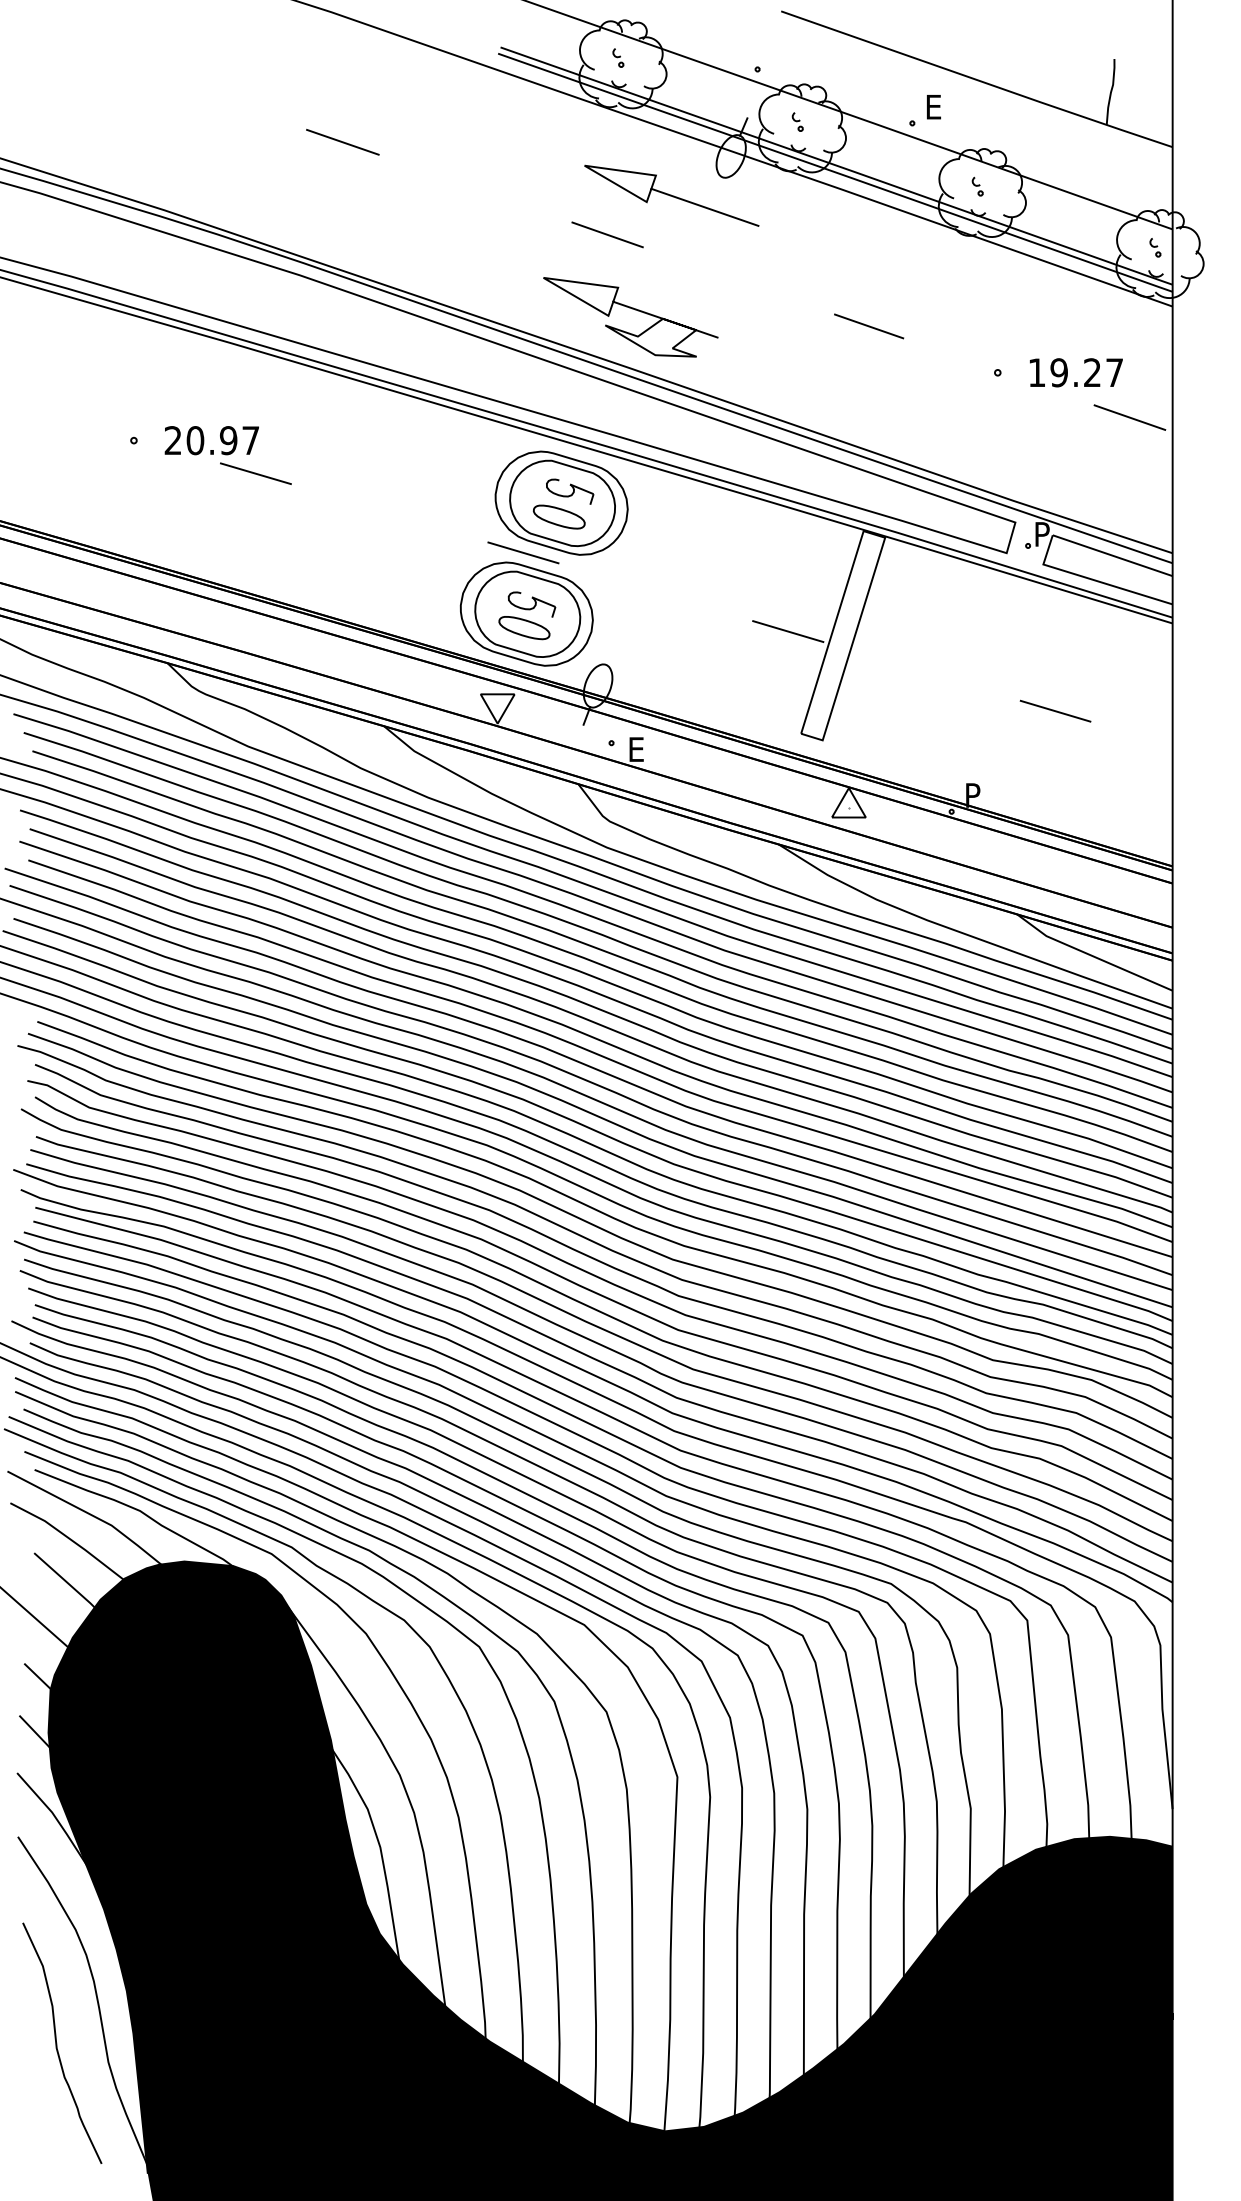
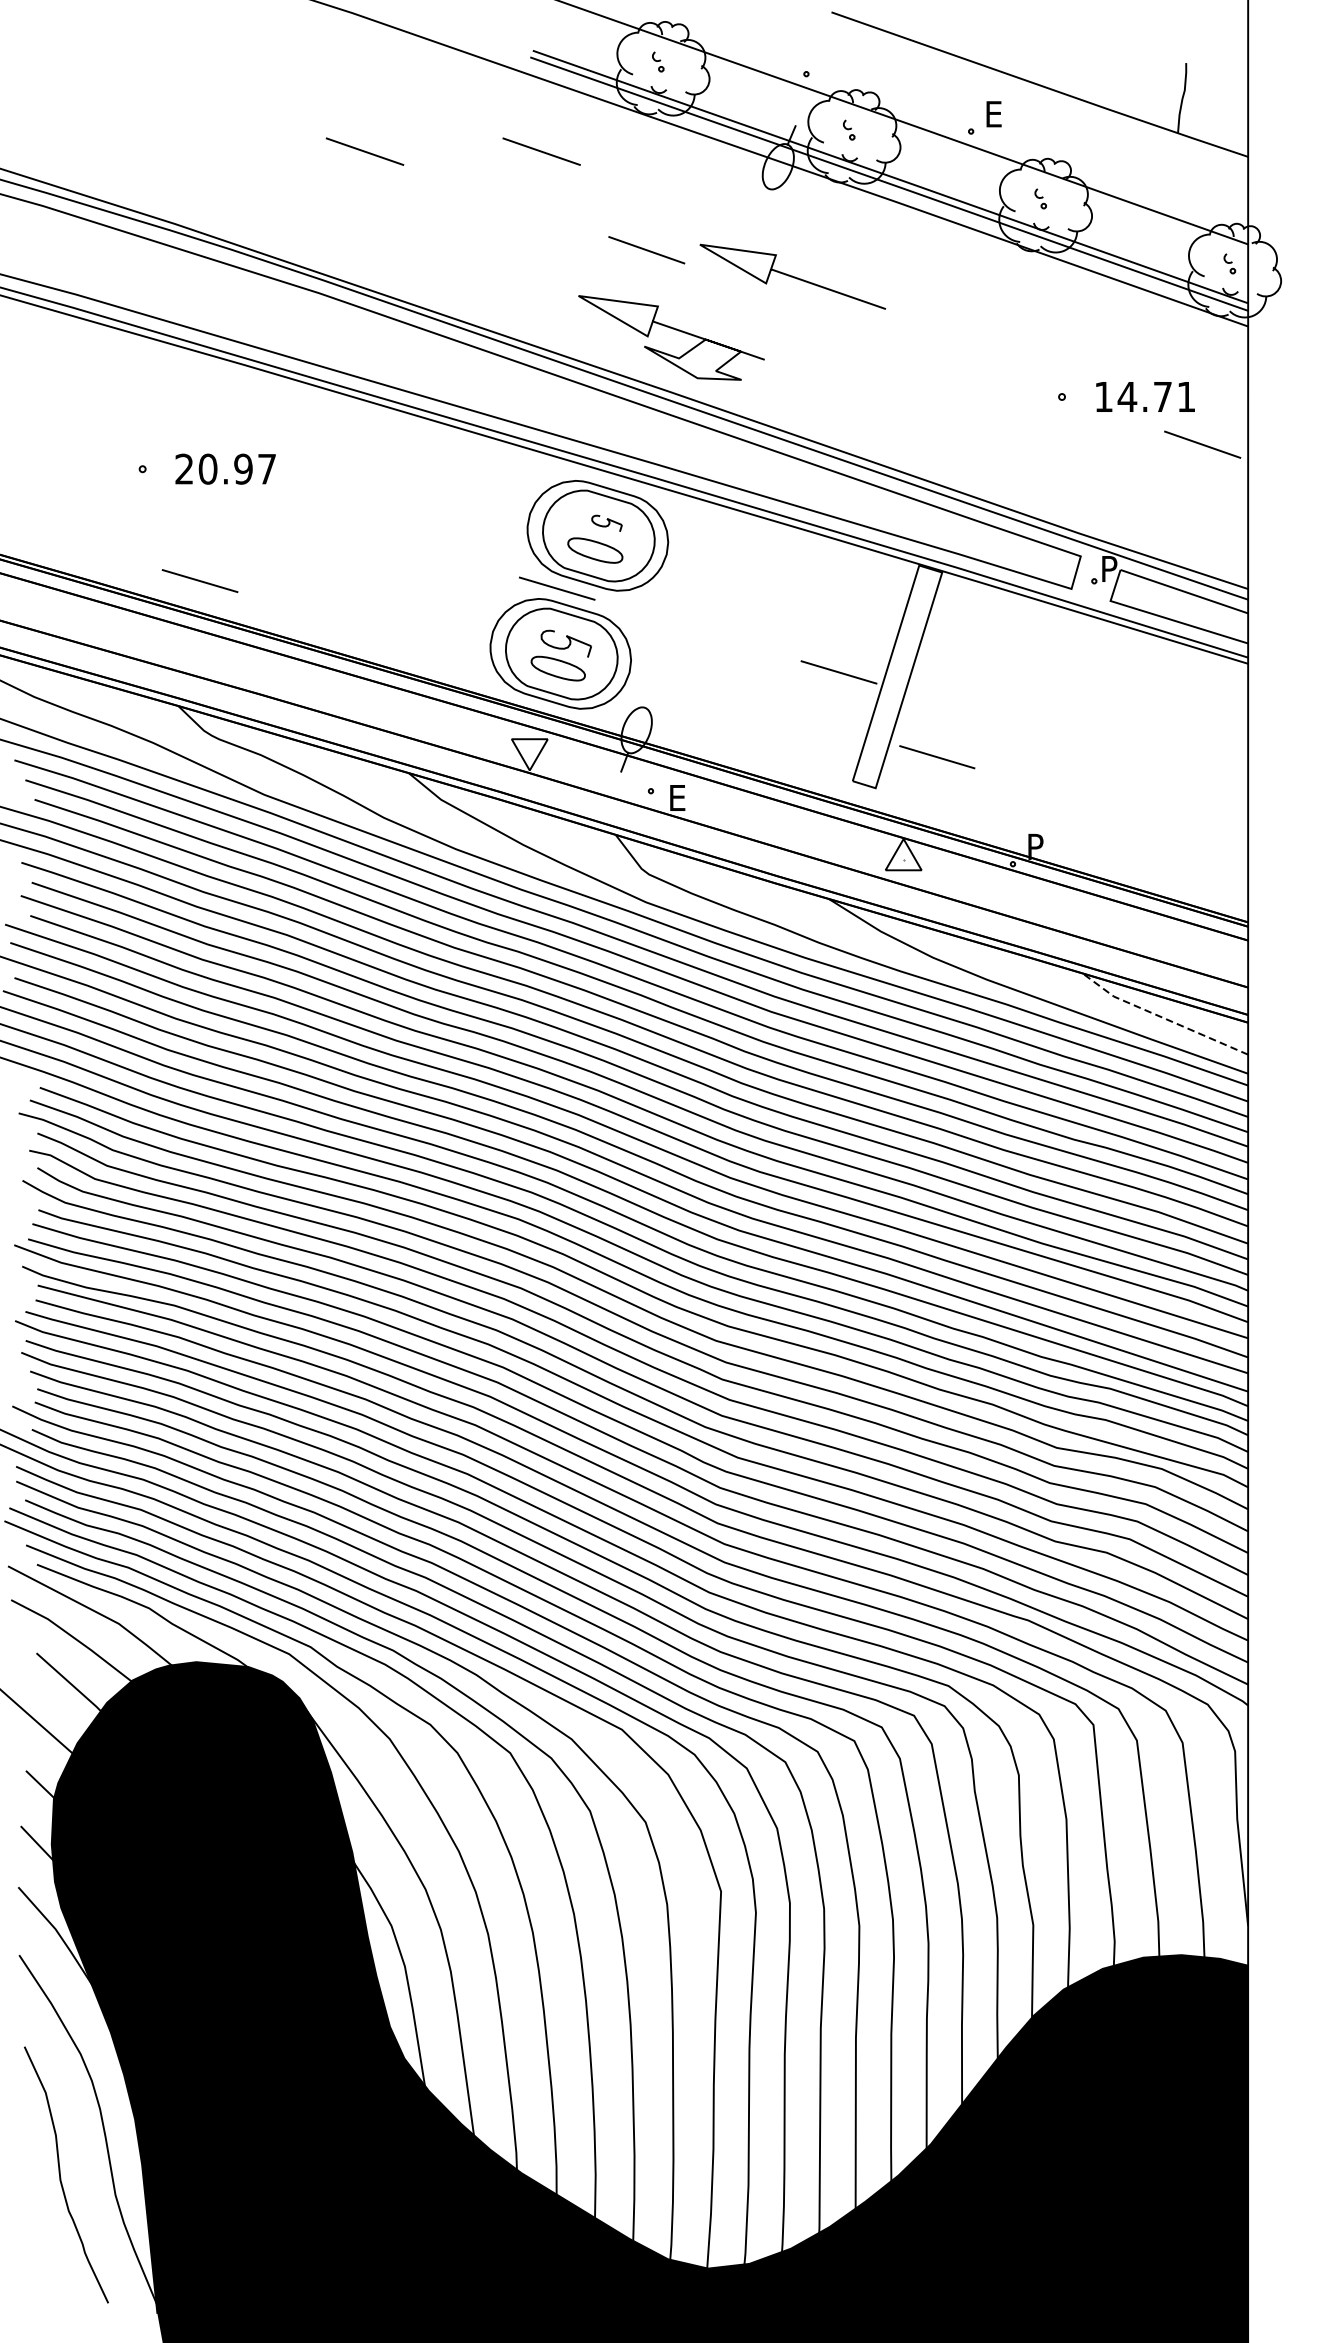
line: (508, 141) -> (541, 150), added
curve: (671, 195) -> (792, 276), moved
line: (869, 326) -> (925, 347), removed
text: (1086, 372) -> (1156, 396), 19.27 -> 14.71
line: (255, 473) -> (199, 580), moved
part: (570, 491) -> (607, 523), size x0.6
line: (1055, 710) -> (937, 756), moved
line: (1092, 955) -> (1162, 1017), solid -> dashed

